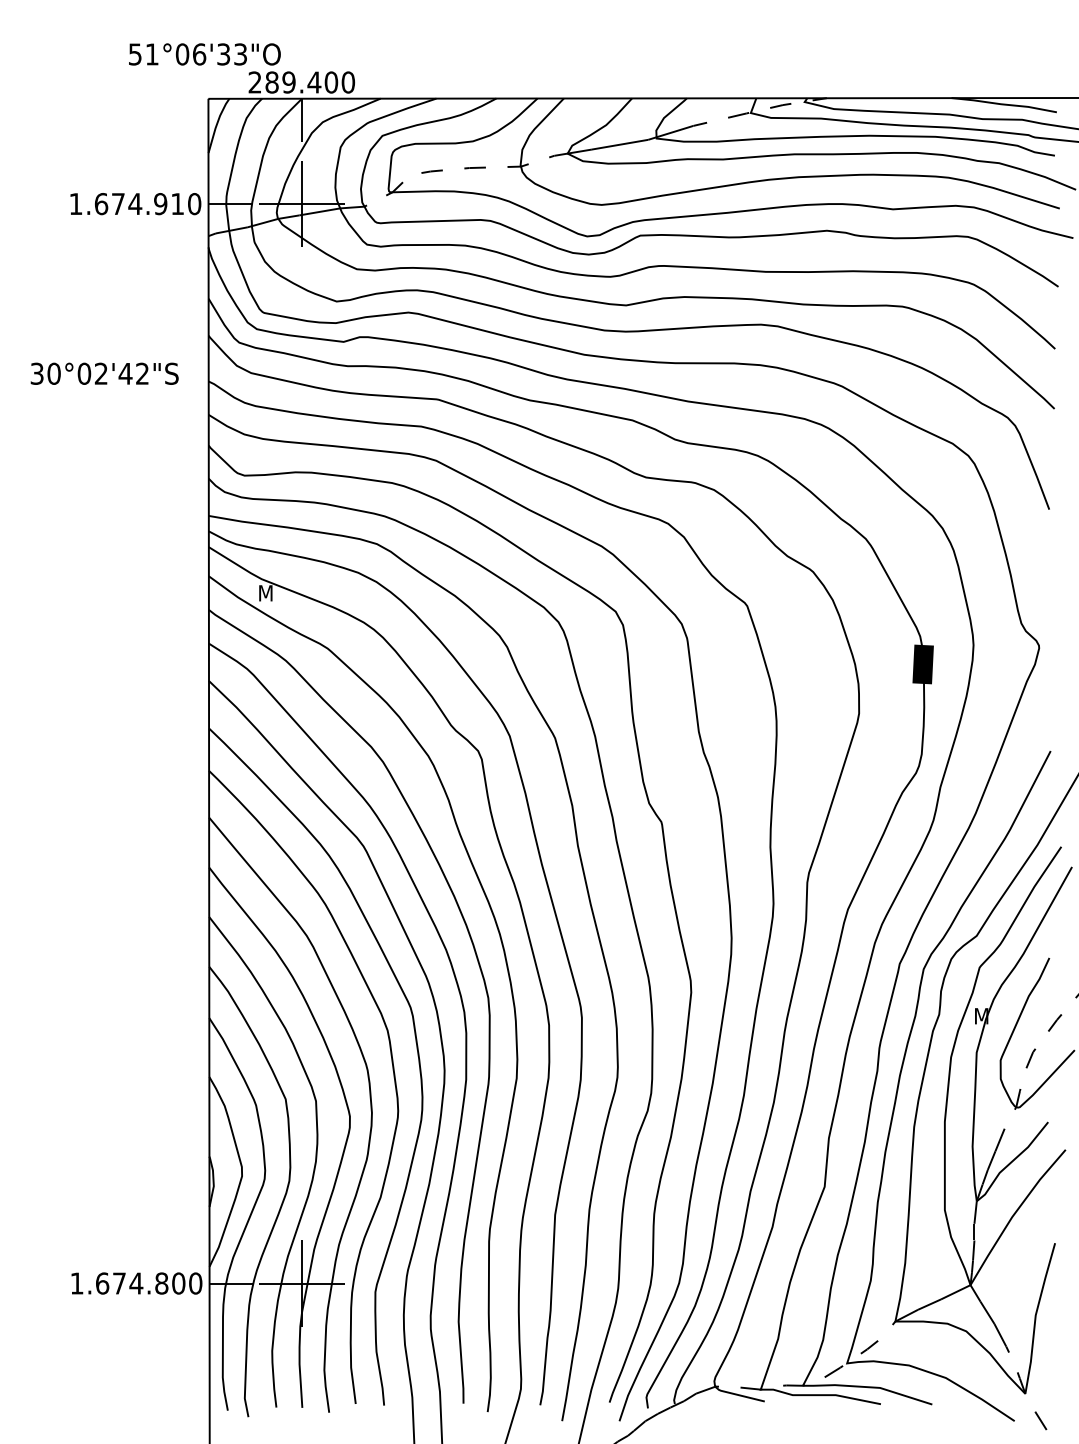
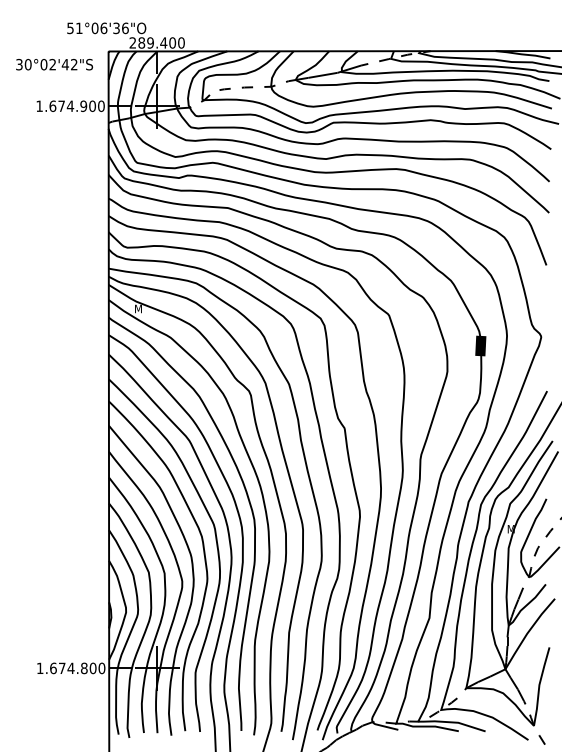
text: (240, 54) -> (125, 28), 51°06'33"O -> 51°06'36"O
text: (177, 202) -> (92, 105), 1.674.910 -> 1.674.900
text: (104, 373) -> (54, 64), moved

